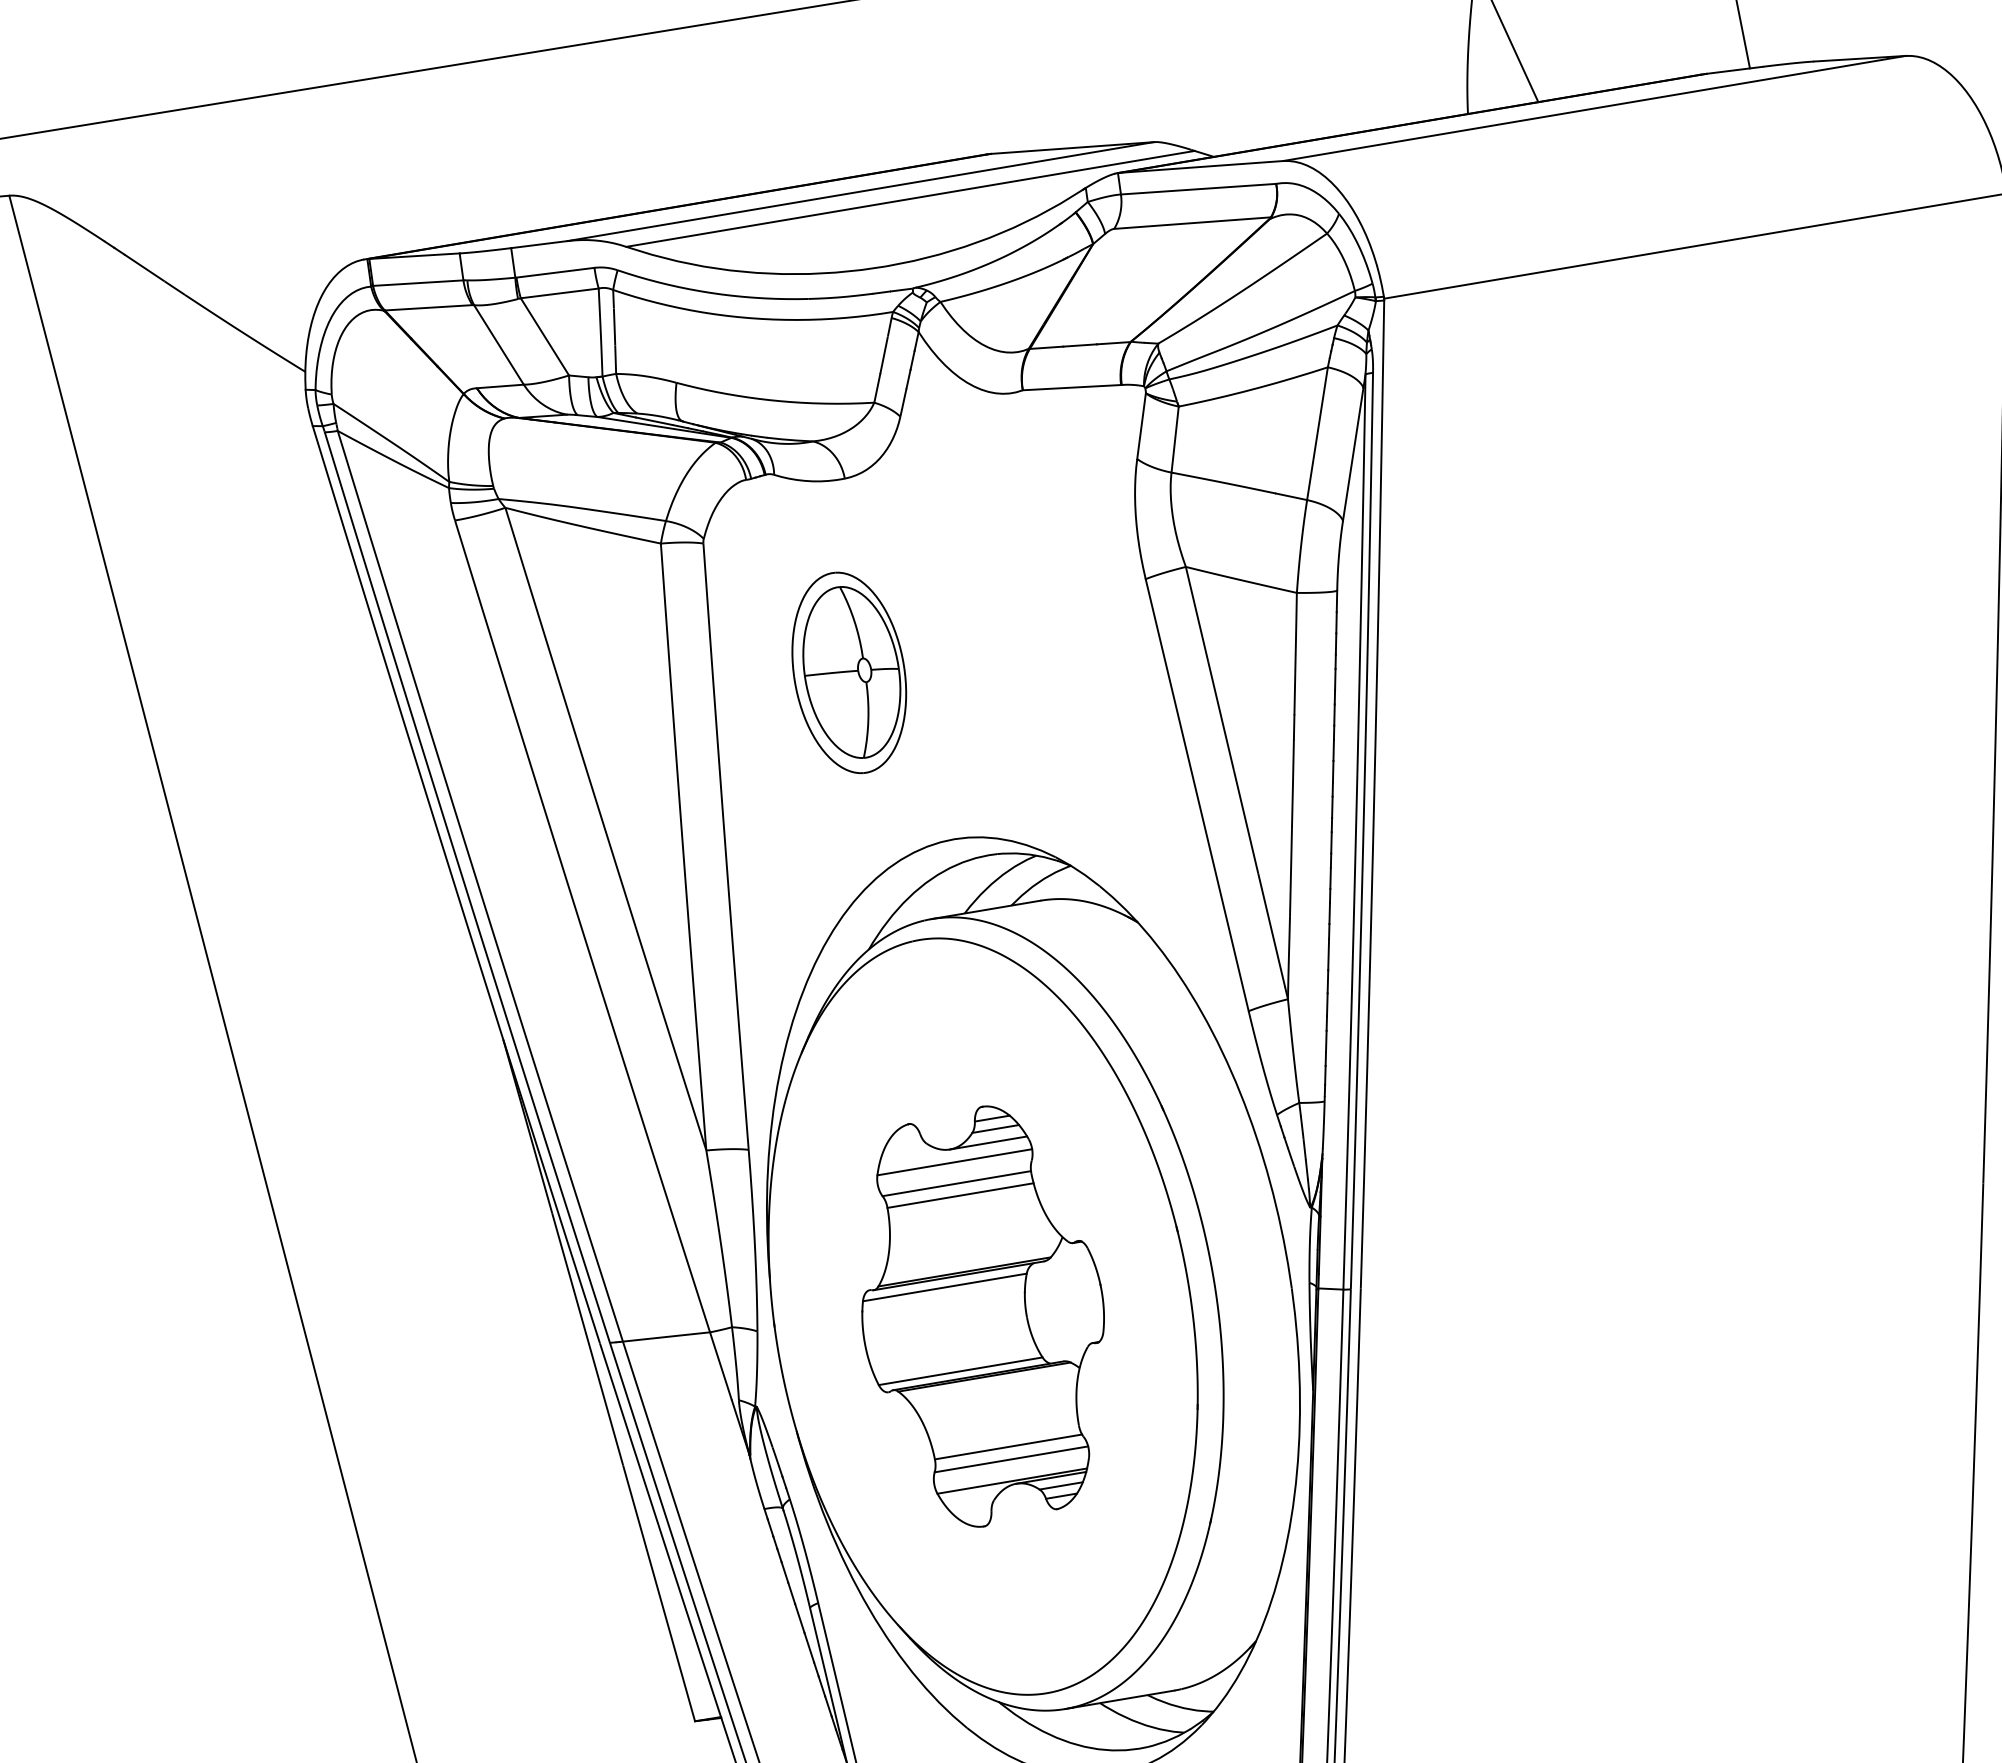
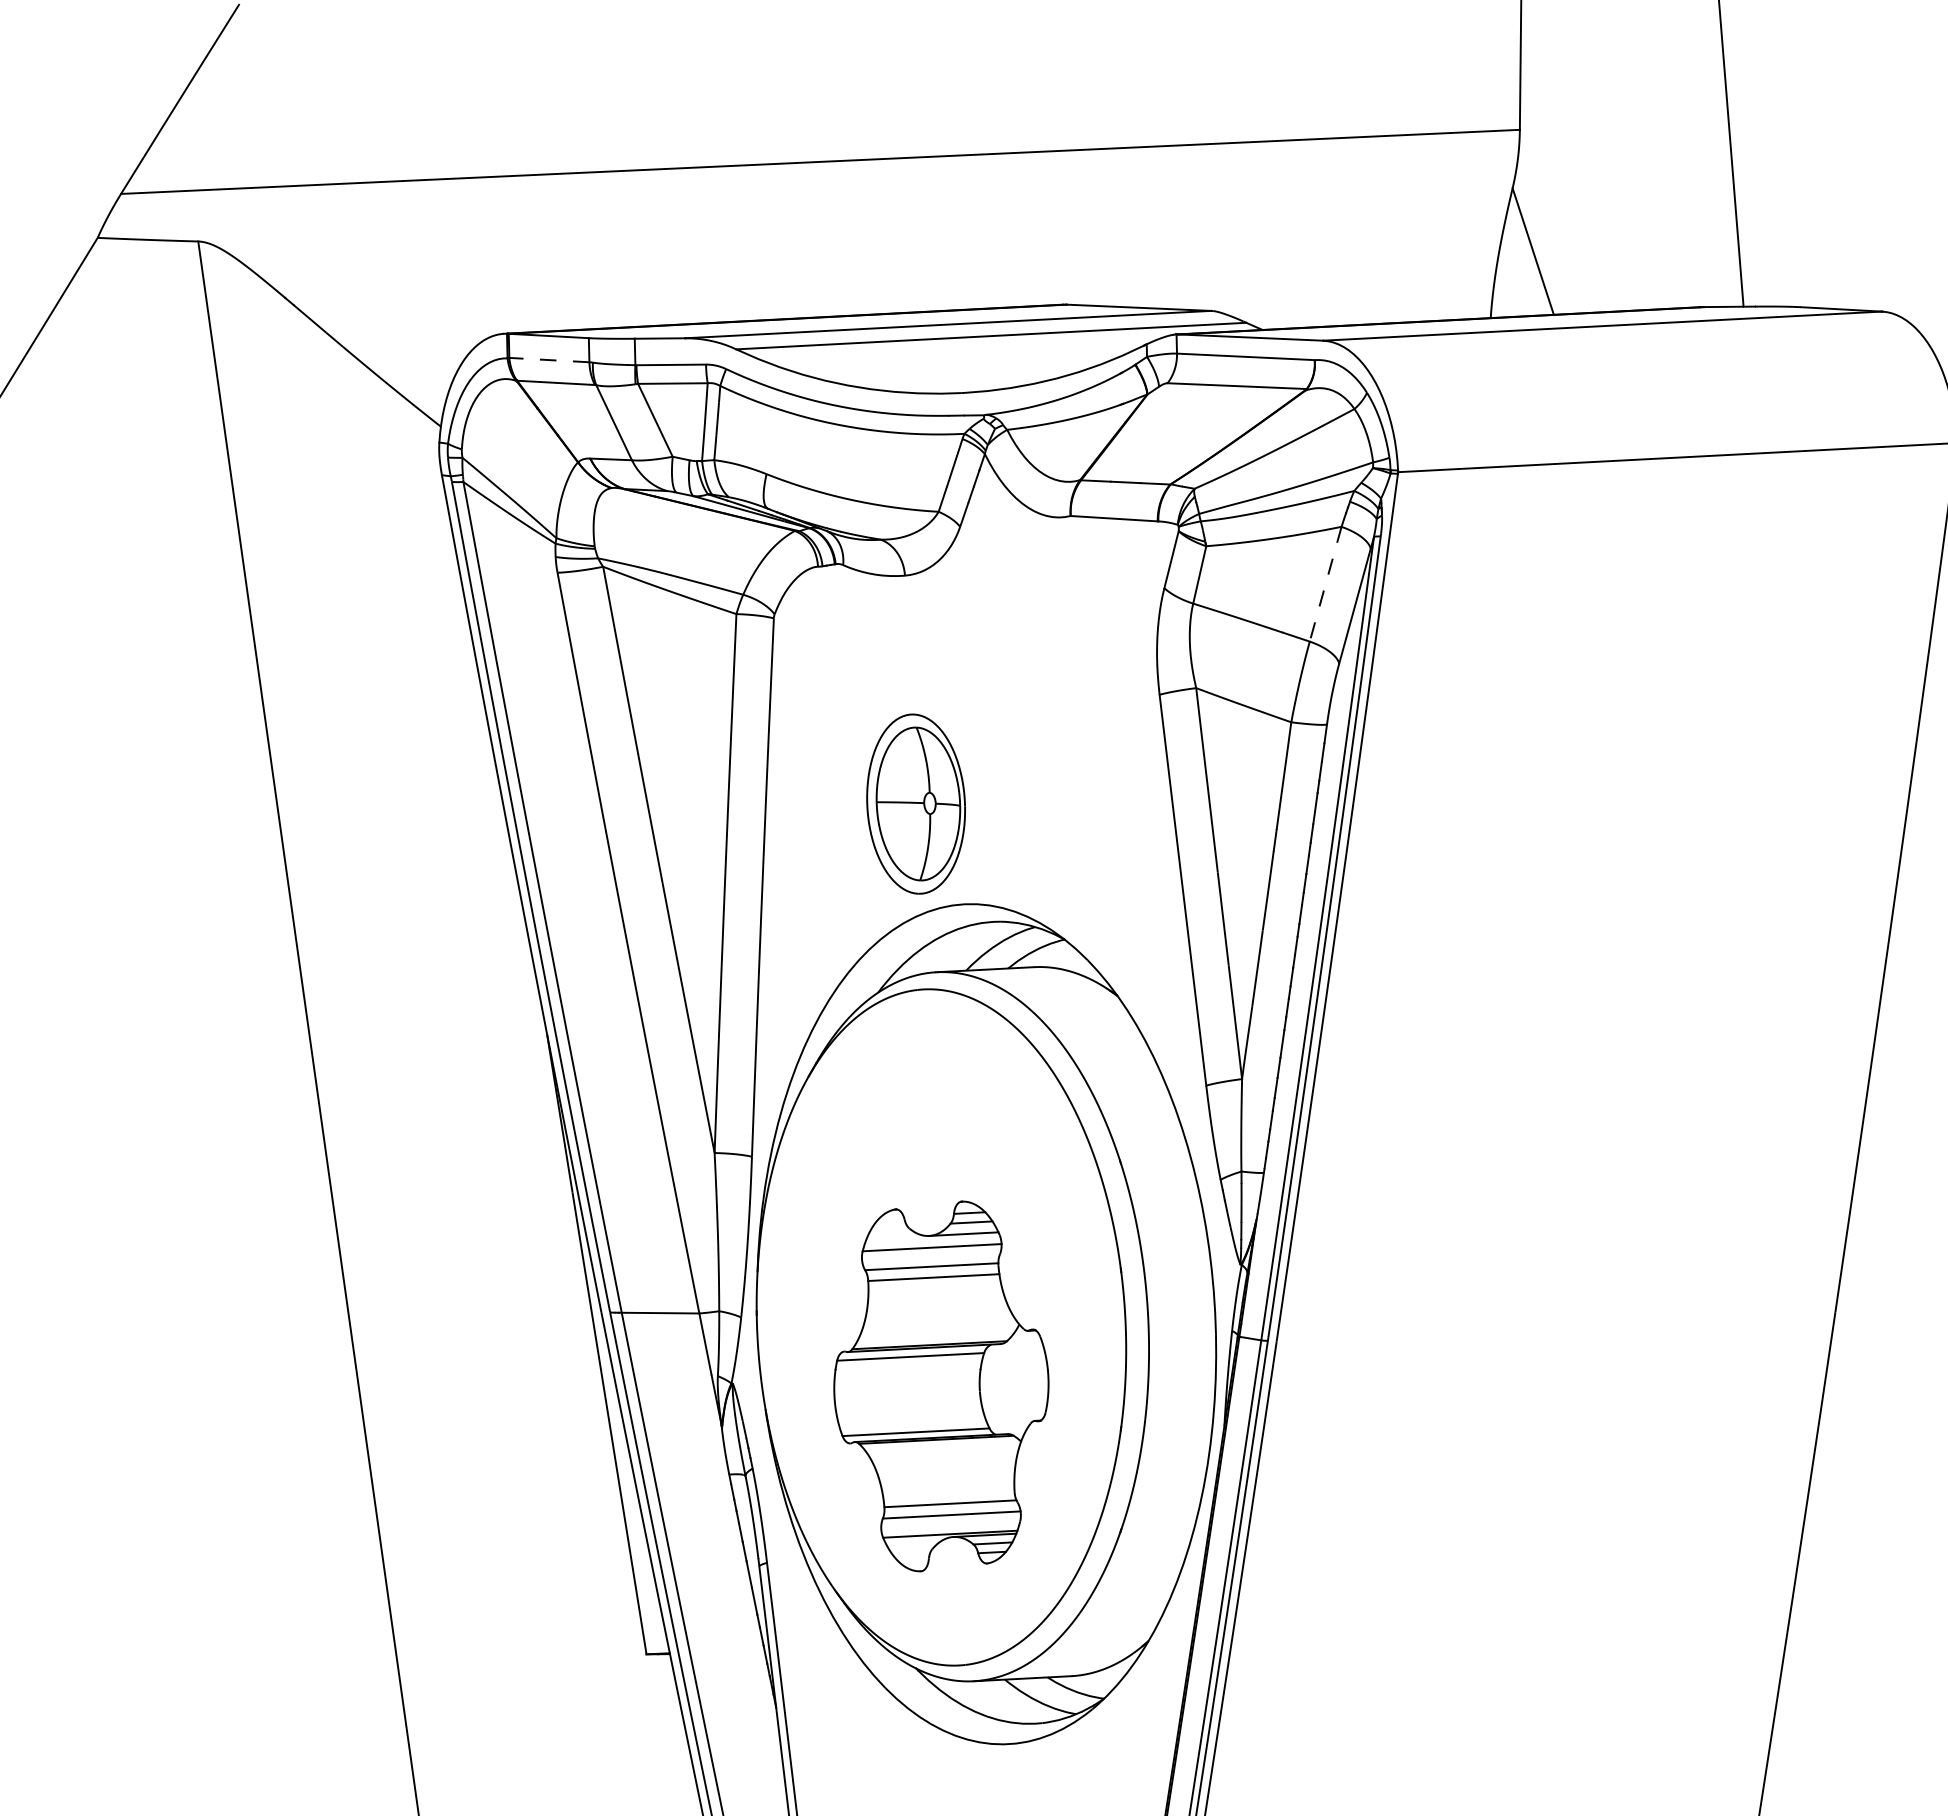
line: (417, 283) -> (548, 360), solid -> dashed
line: (1317, 434) -> (1325, 584), solid -> dashed
part: (848, 672) -> (915, 803), moved
part: (983, 1316) -> (941, 1386), moved

